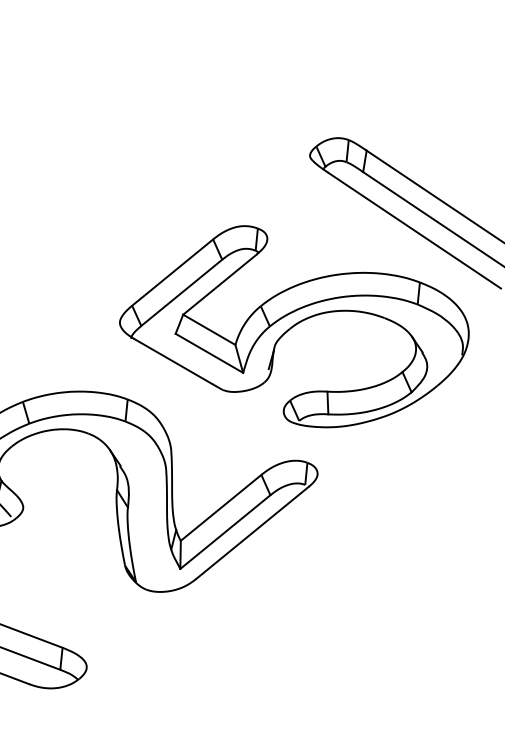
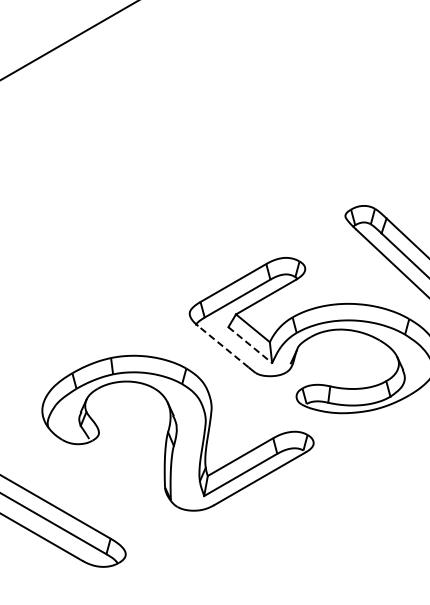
line: (209, 353) -> (250, 345), solid -> dashed
line: (173, 361) -> (223, 346), solid -> dashed

